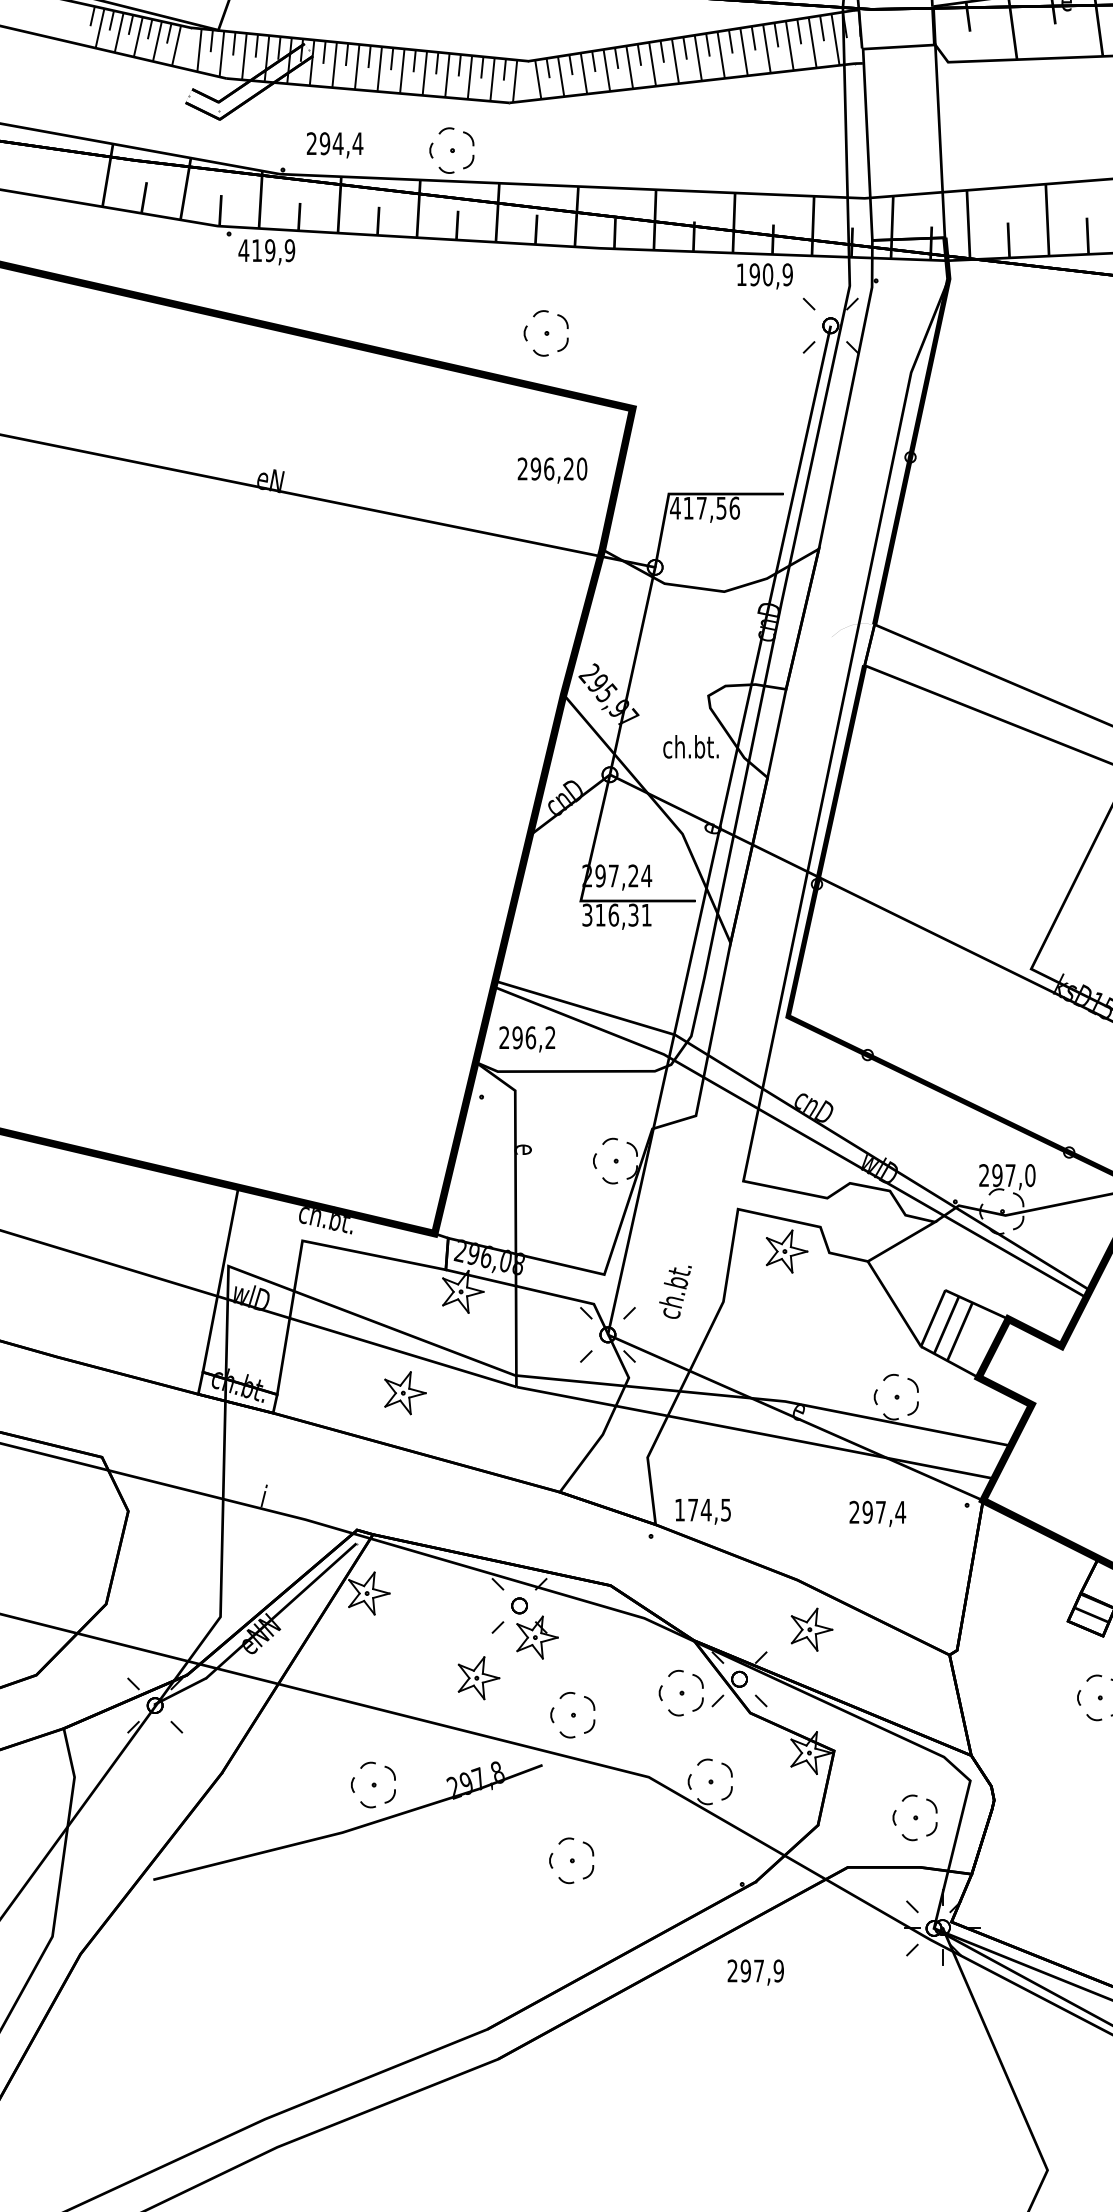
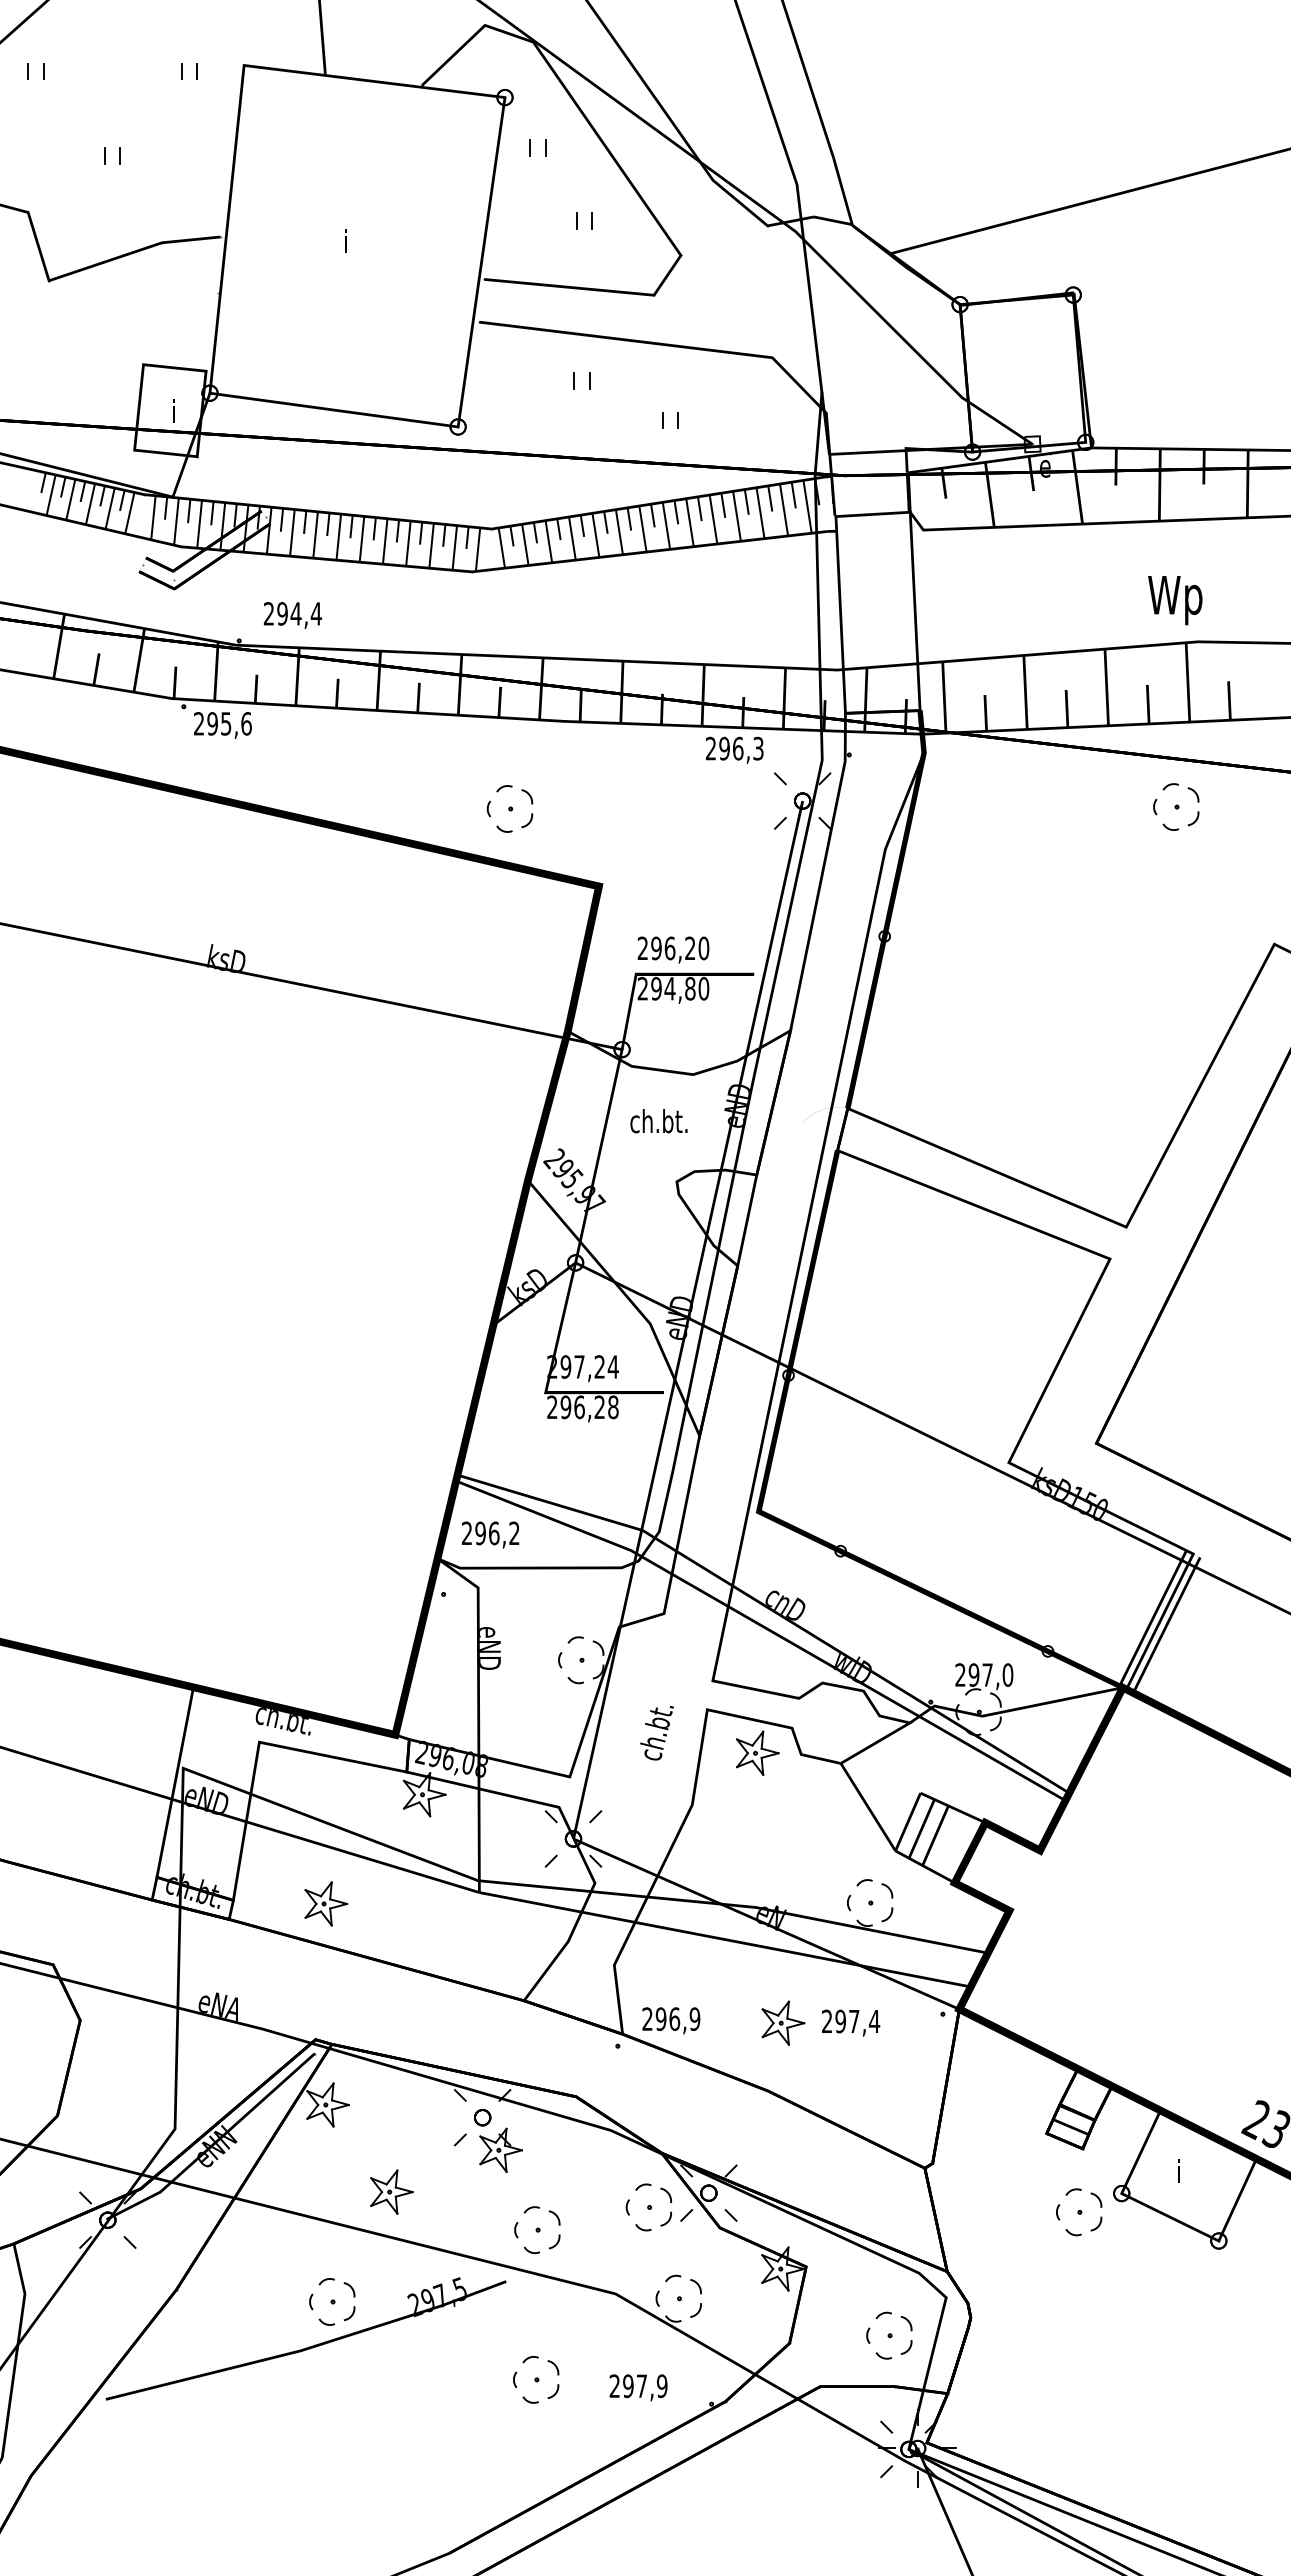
part: (451, 150) -> (412, 620), removed
text: (266, 250) -> (222, 723), 419,9 -> 295,6
text: (764, 274) -> (734, 748), 190,9 -> 296,3
text: (552, 470) -> (673, 949), moved
text: (270, 478) -> (226, 958), eN -> ksD
text: (705, 507) -> (673, 988), 417,56 -> 294,80
text: (766, 621) -> (736, 1105), cnD -> eND
text: (690, 747) -> (658, 1121), moved
text: (563, 798) -> (527, 1287), cnD -> ksD
text: (710, 827) -> (679, 1317), e -> eND
text: (616, 915) -> (582, 1407), 316,31 -> 296,28
text: (526, 1149) -> (489, 1648), e -> eND
text: (675, 1291) -> (656, 1732), moved
text: (251, 1297) -> (206, 1800), wlD -> eND
part: (405, 1392) -> (326, 1903), moved
text: (800, 1411) -> (771, 1917), e -> eN
text: (261, 1497) -> (217, 2006), i -> eNA
text: (703, 1509) -> (671, 2018), 174,5 -> 296,9
part: (812, 1629) -> (783, 2022), moved
part: (478, 1677) -> (391, 2191), moved
text: (497, 1772) -> (459, 2289), 297,8 -> 297,5
text: (755, 1972) -> (638, 2387), moved

